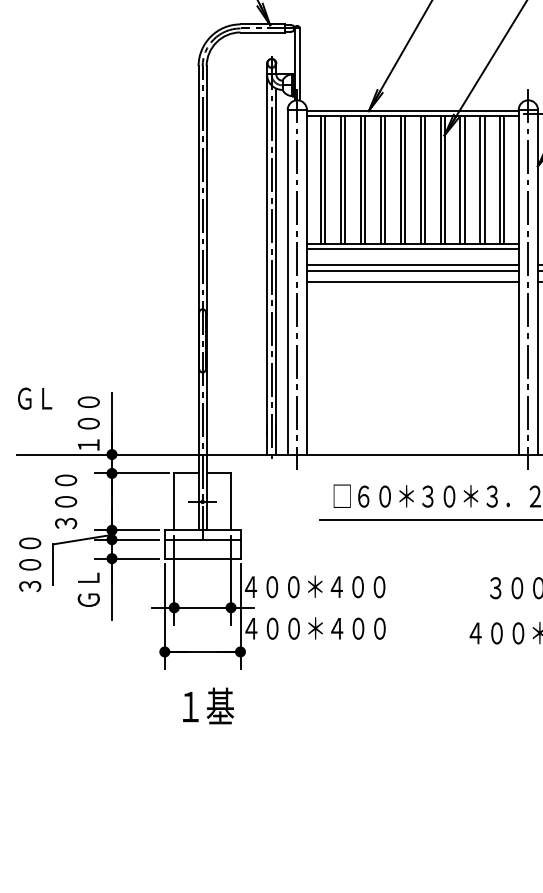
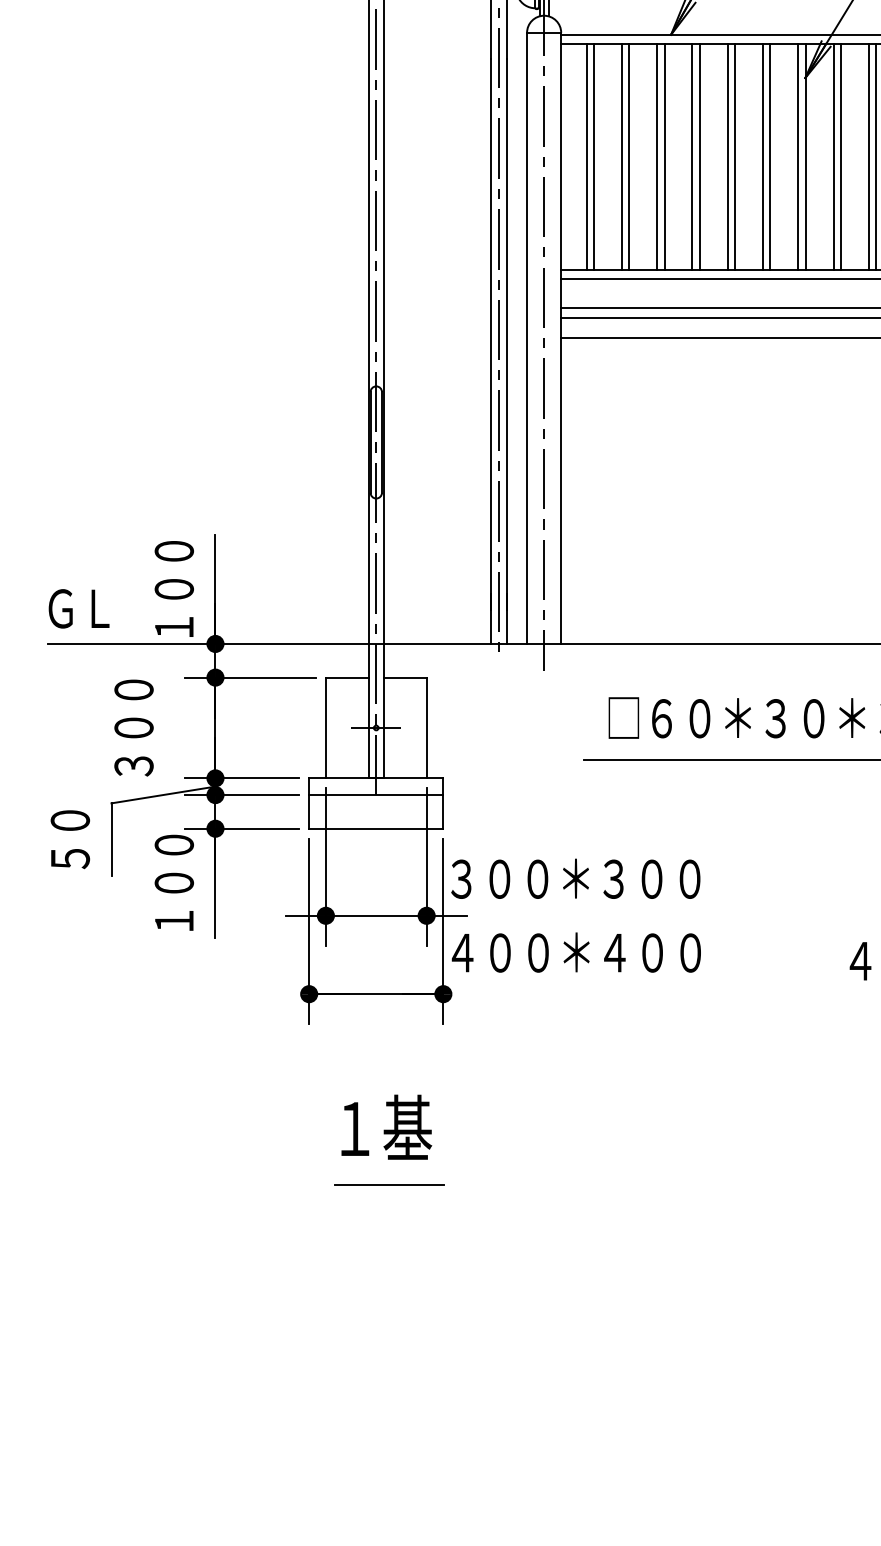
text: (35, 398) -> (79, 608), moved
text: (30, 564) -> (70, 839), ３００ -> ５０
text: (293, 587) -> (537, 879), ４００＊４００ -> ３００＊３００
text: (88, 589) -> (173, 883), ＧＬ -> １００
text: (208, 705) -> (386, 1126), moved
line: (209, 758) -> (388, 1183), added

